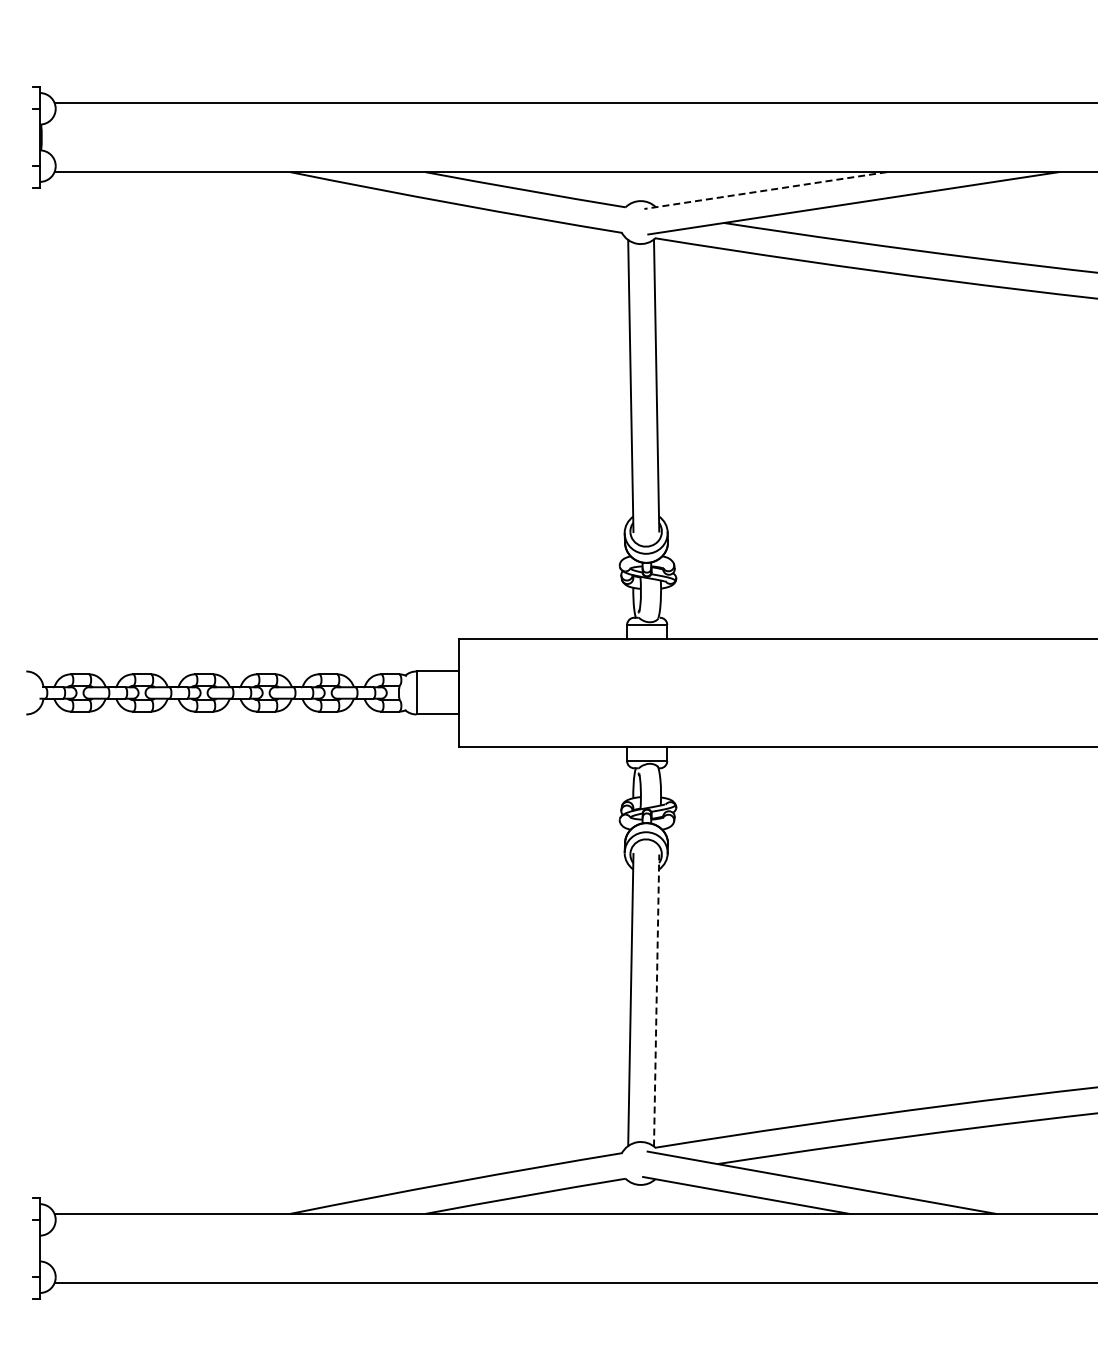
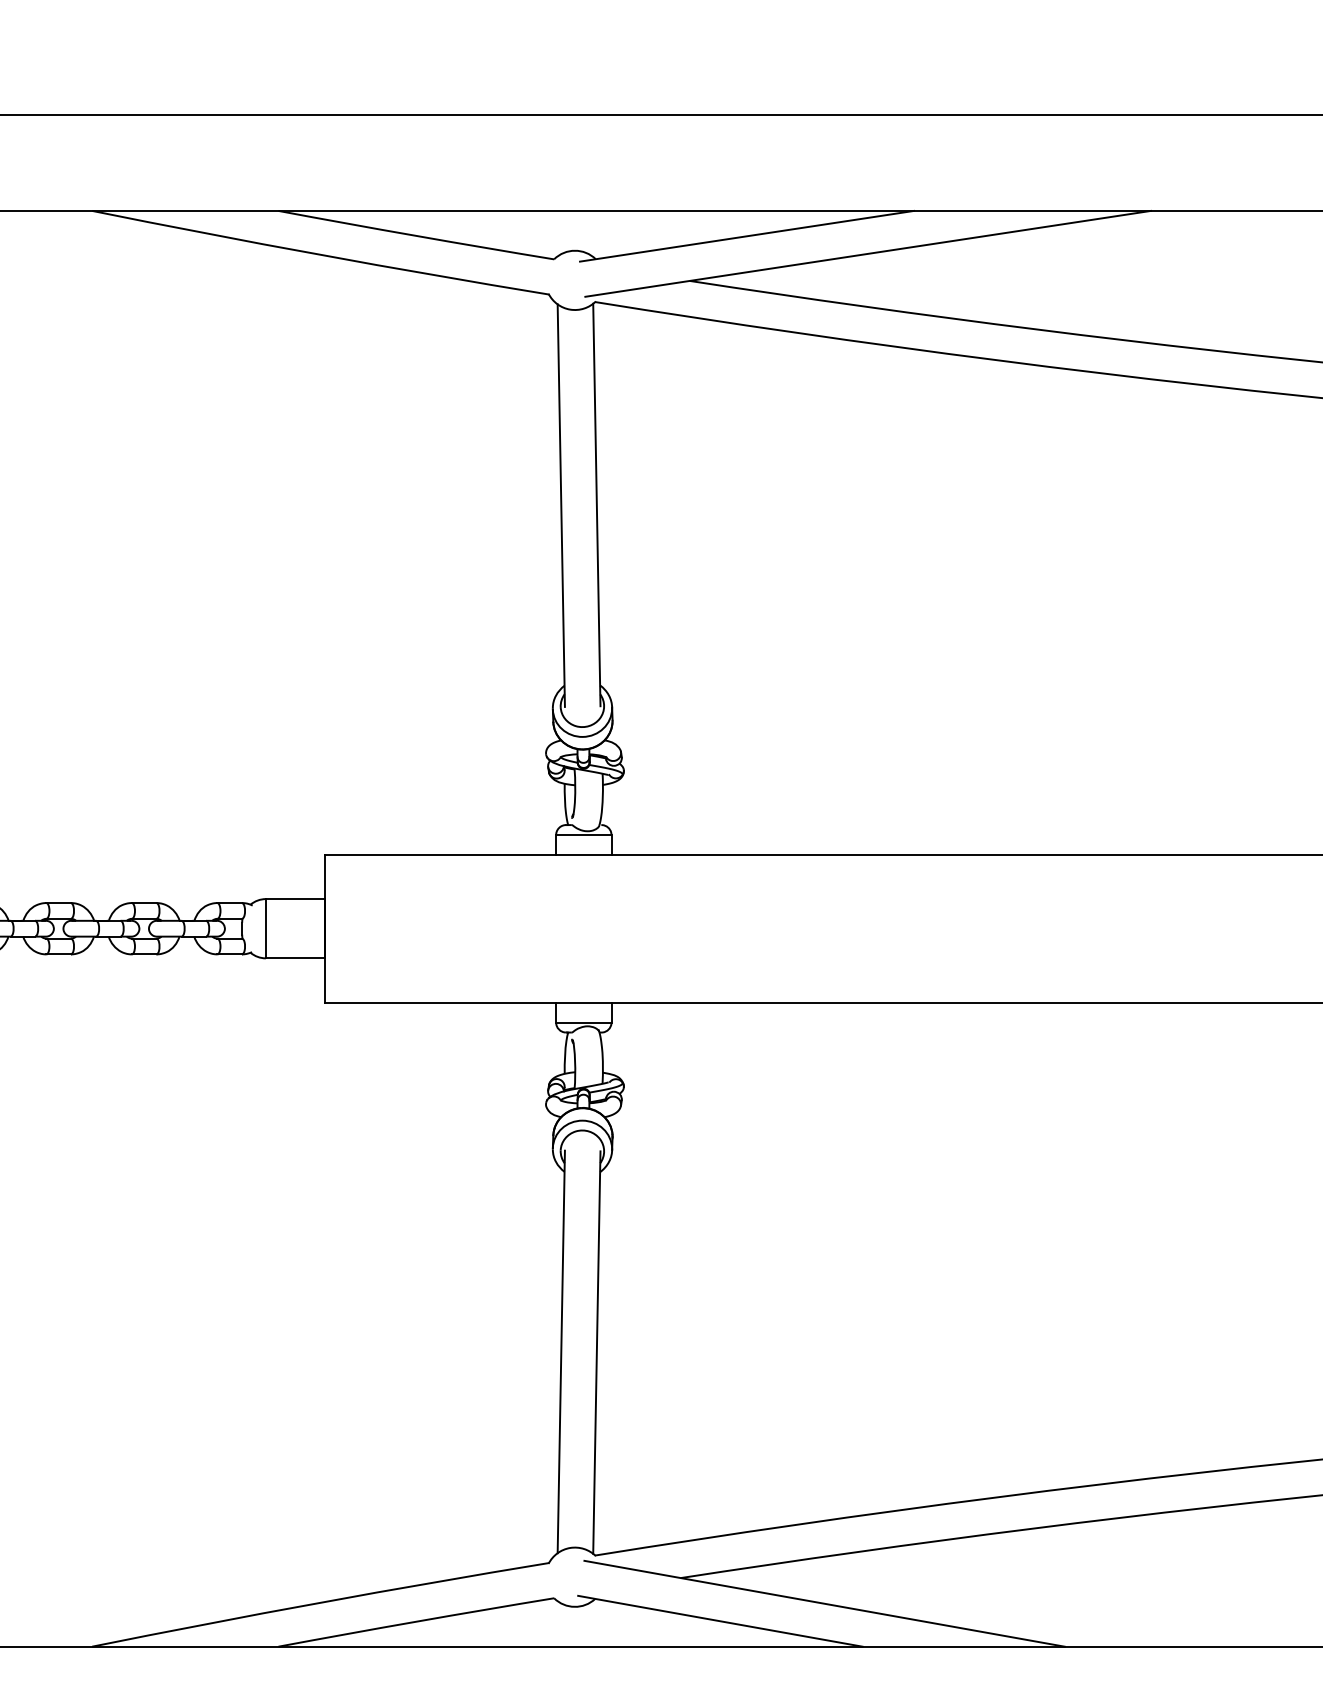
line: (765, 190) -> (746, 236), dashed -> solid
line: (656, 1000) -> (596, 1352), dashed -> solid

